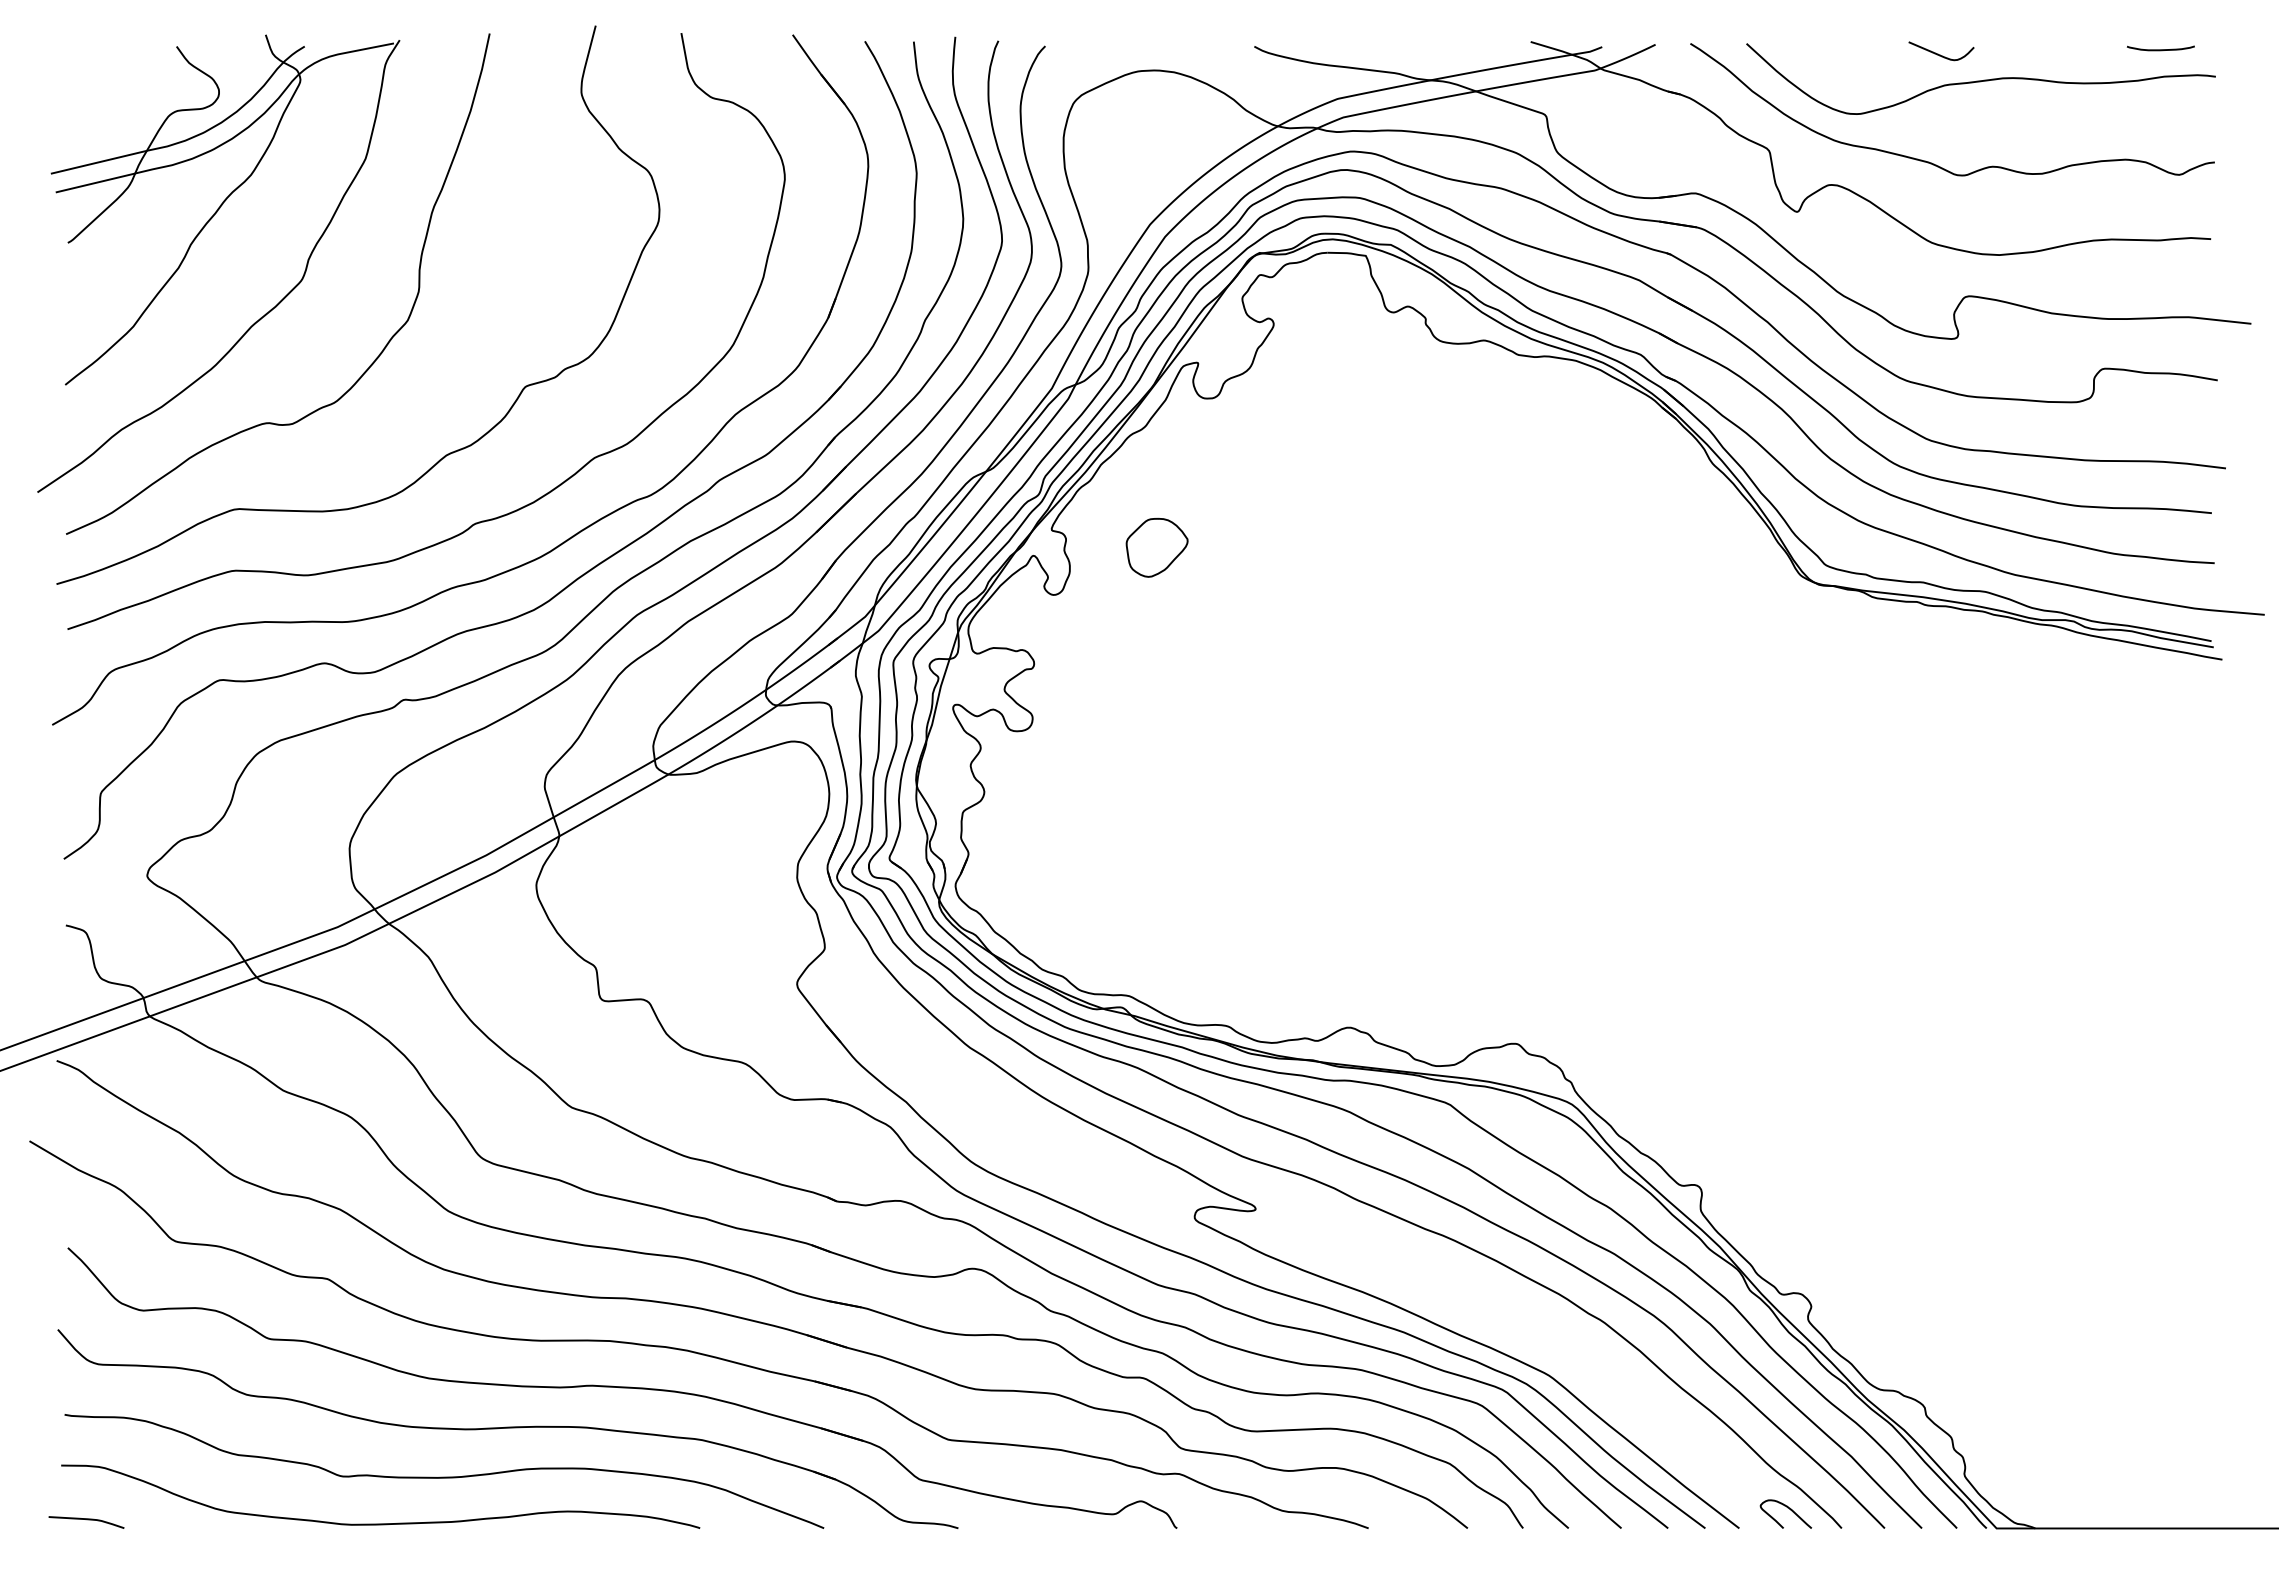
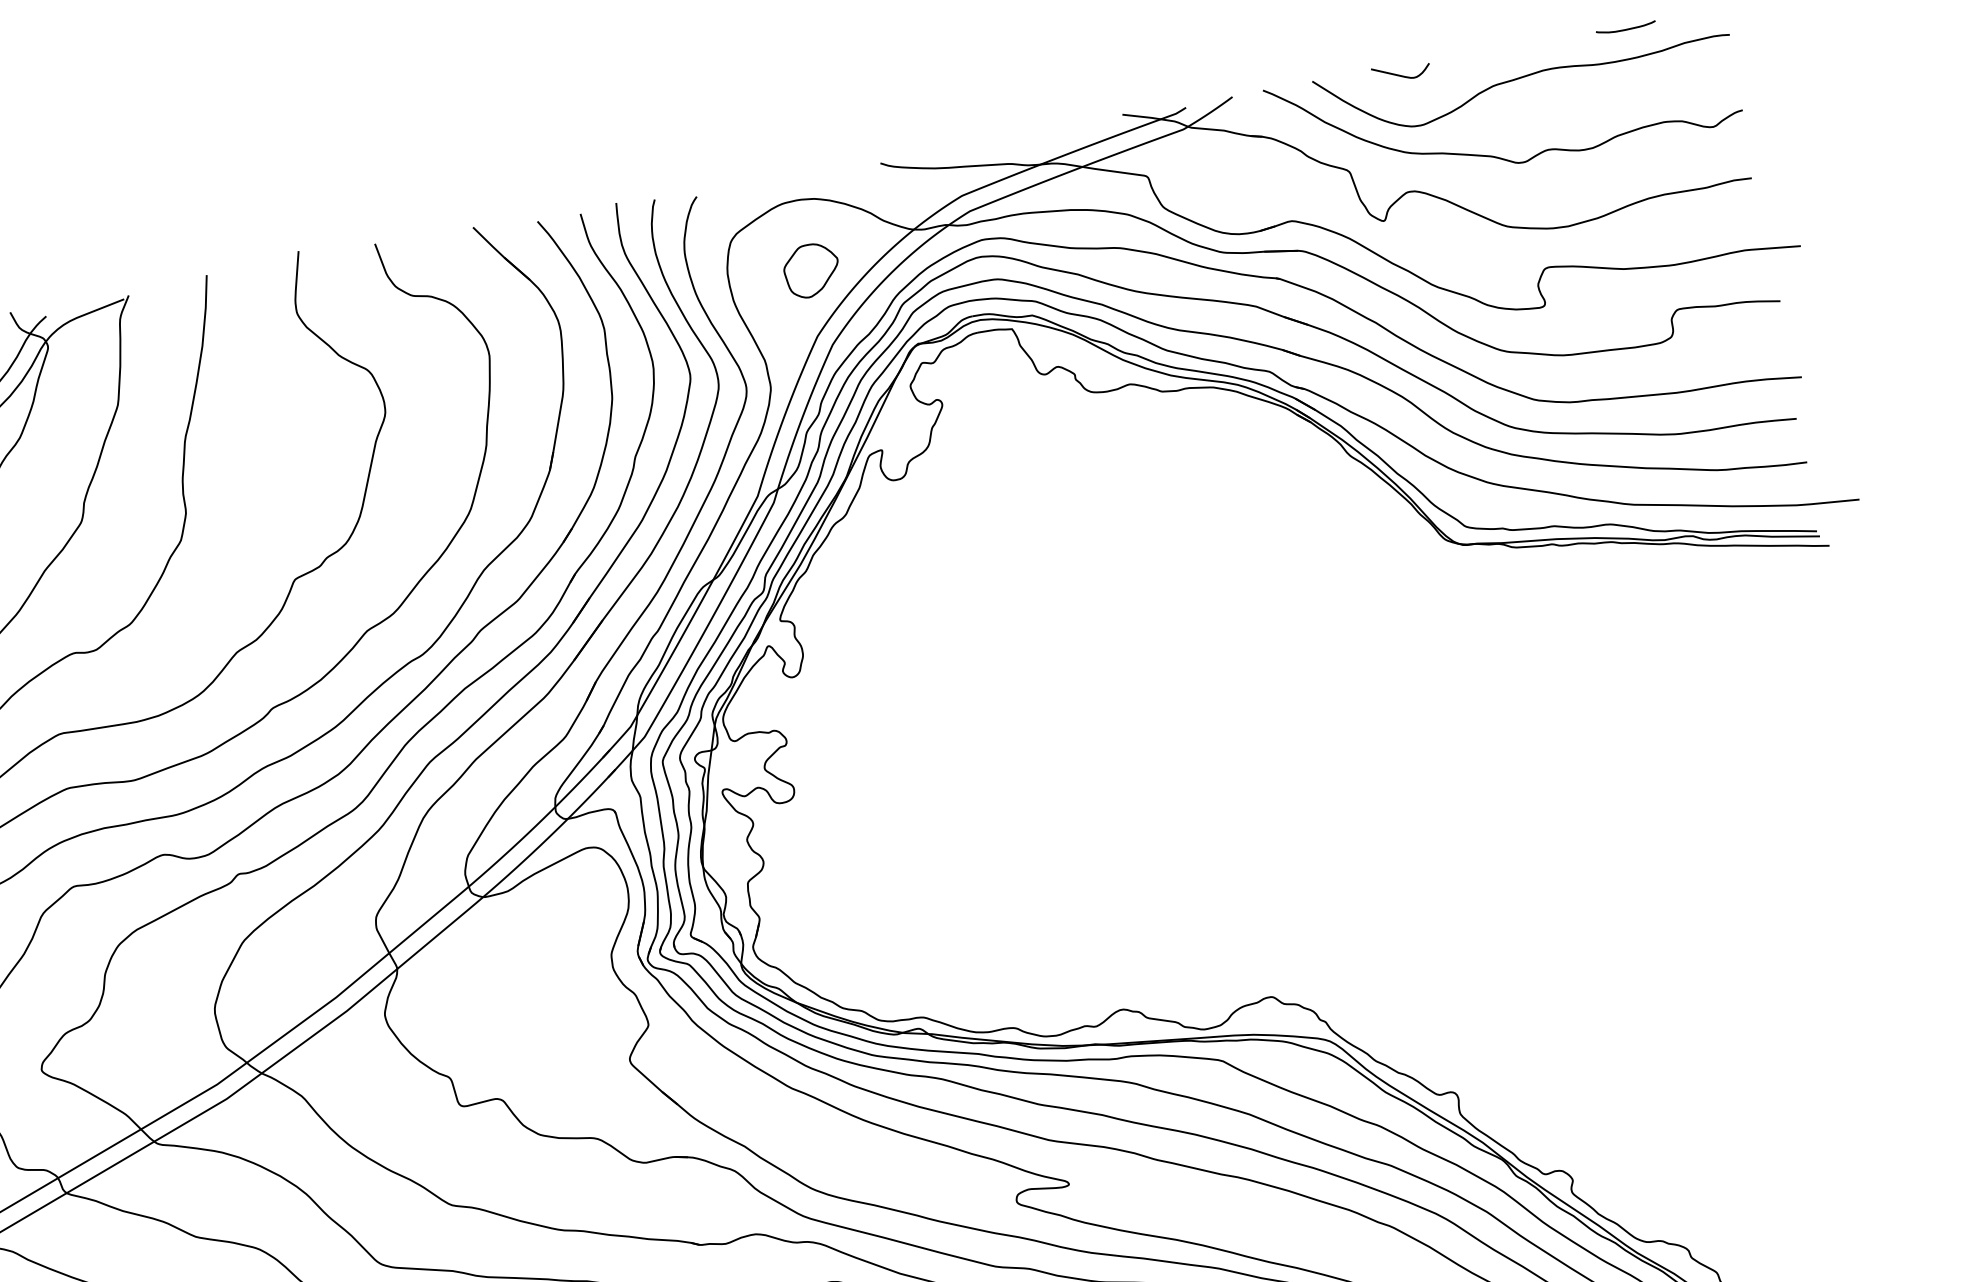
curve: (2160, 49) -> (1625, 29), moved
curve: (1940, 54) -> (1400, 74), moved
part: (1156, 547) -> (811, 270), moved

